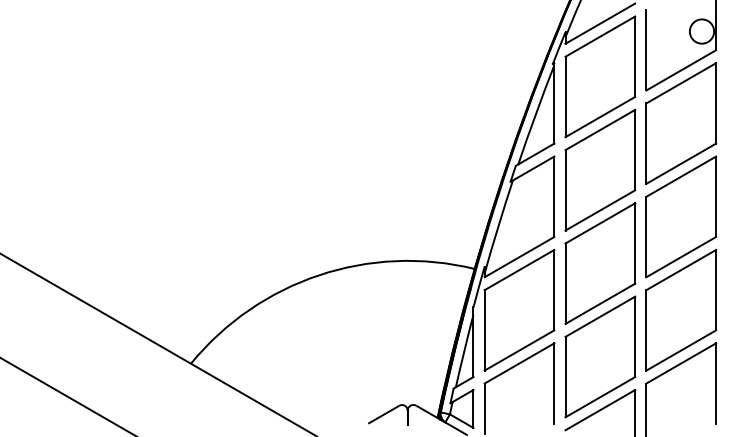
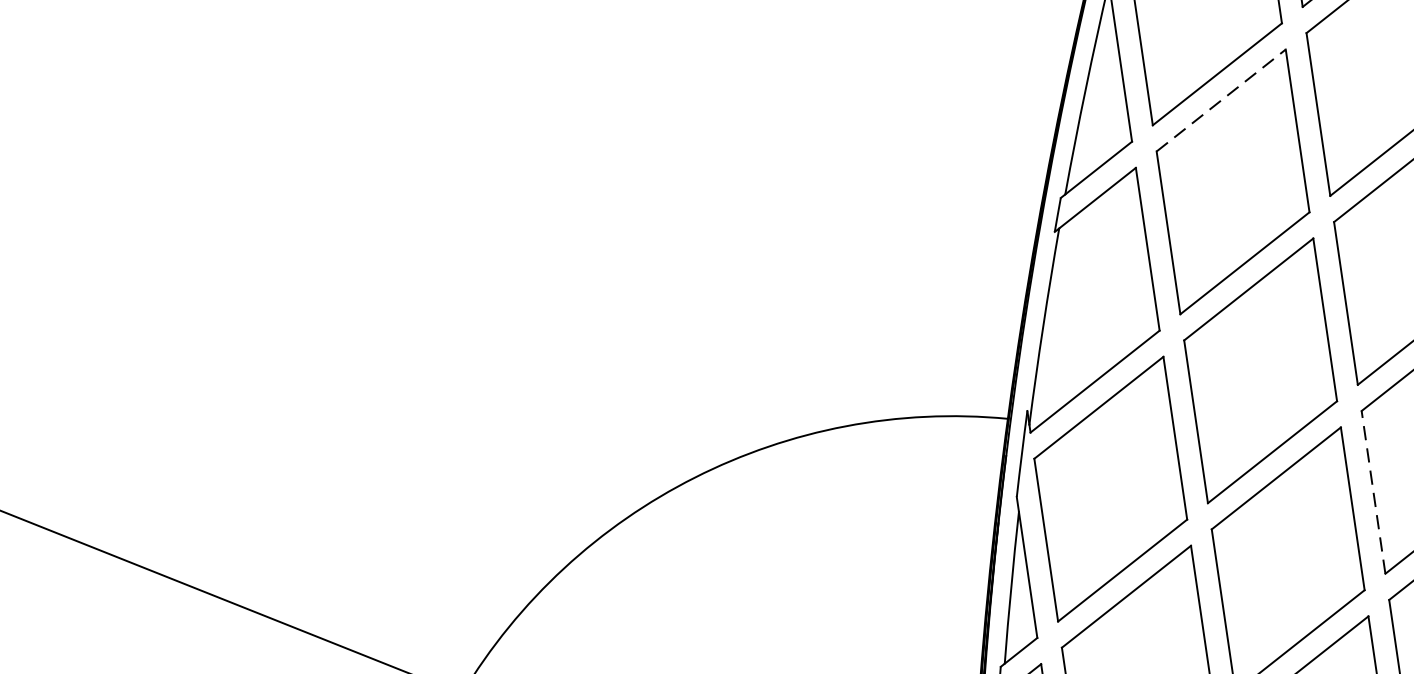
line: (600, 129) -> (1221, 99), solid -> dashed
line: (646, 329) -> (1373, 490), solid -> dashed

